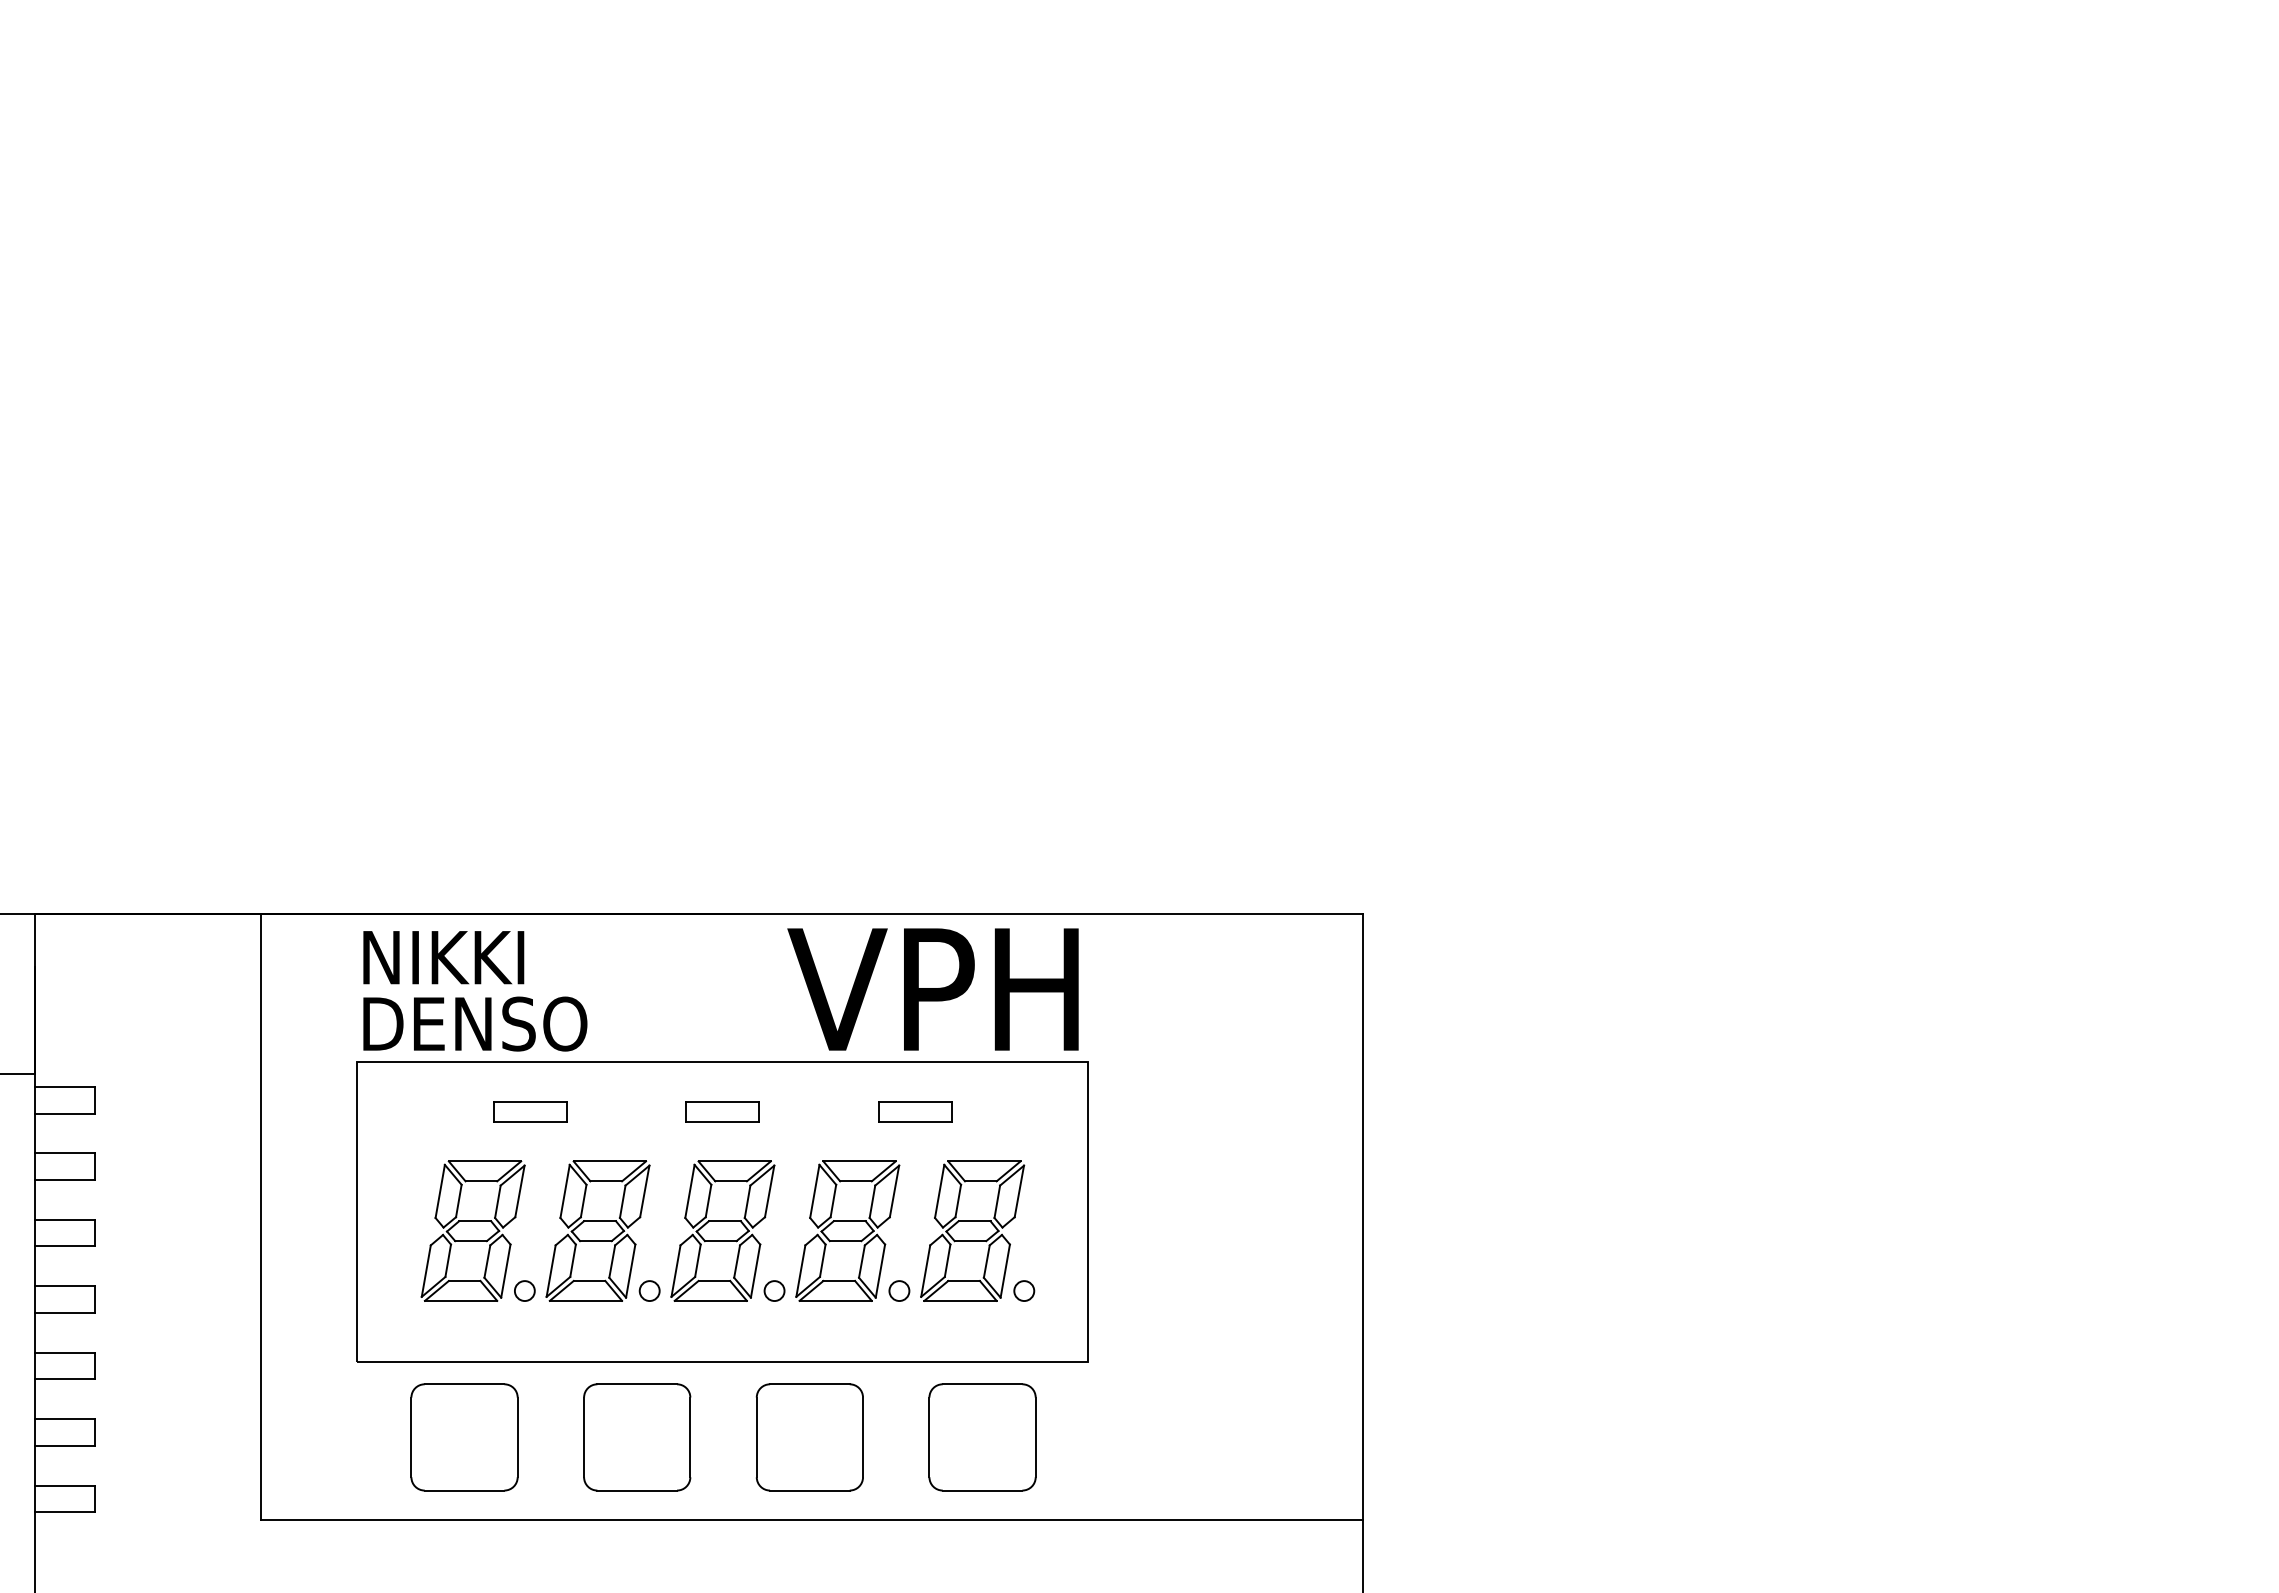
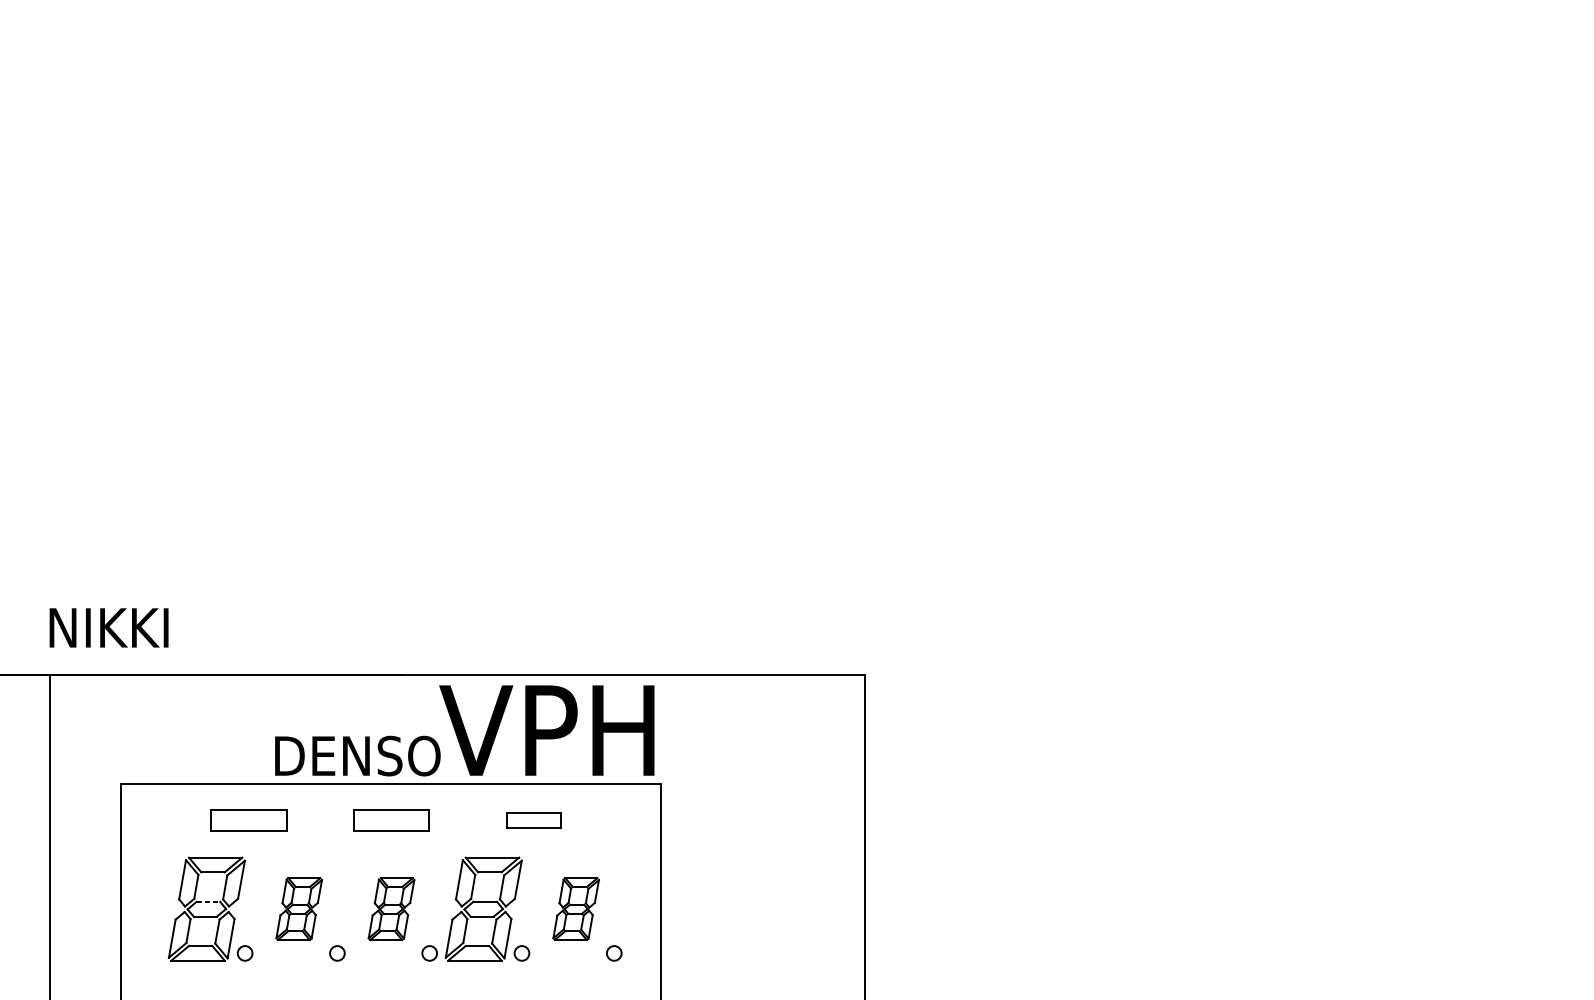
text: (443, 957) -> (108, 627), moved
text: (475, 1023) -> (357, 755), moved
part: (530, 1111) -> (249, 820), size x1.4
part: (722, 1111) -> (391, 820), size x1.4
line: (475, 1221) -> (208, 902), solid -> dashed
part: (597, 1230) -> (298, 908), size x0.6
part: (722, 1230) -> (391, 908), size x0.6
part: (972, 1230) -> (575, 908), size x0.6

